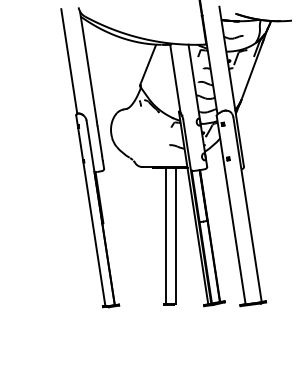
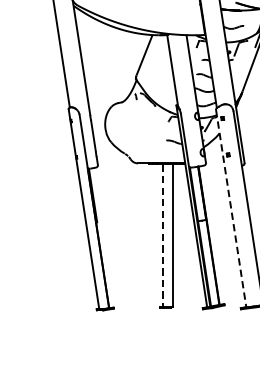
line: (231, 210) -> (231, 208), solid -> dashed
line: (165, 236) -> (162, 236), solid -> dashed

